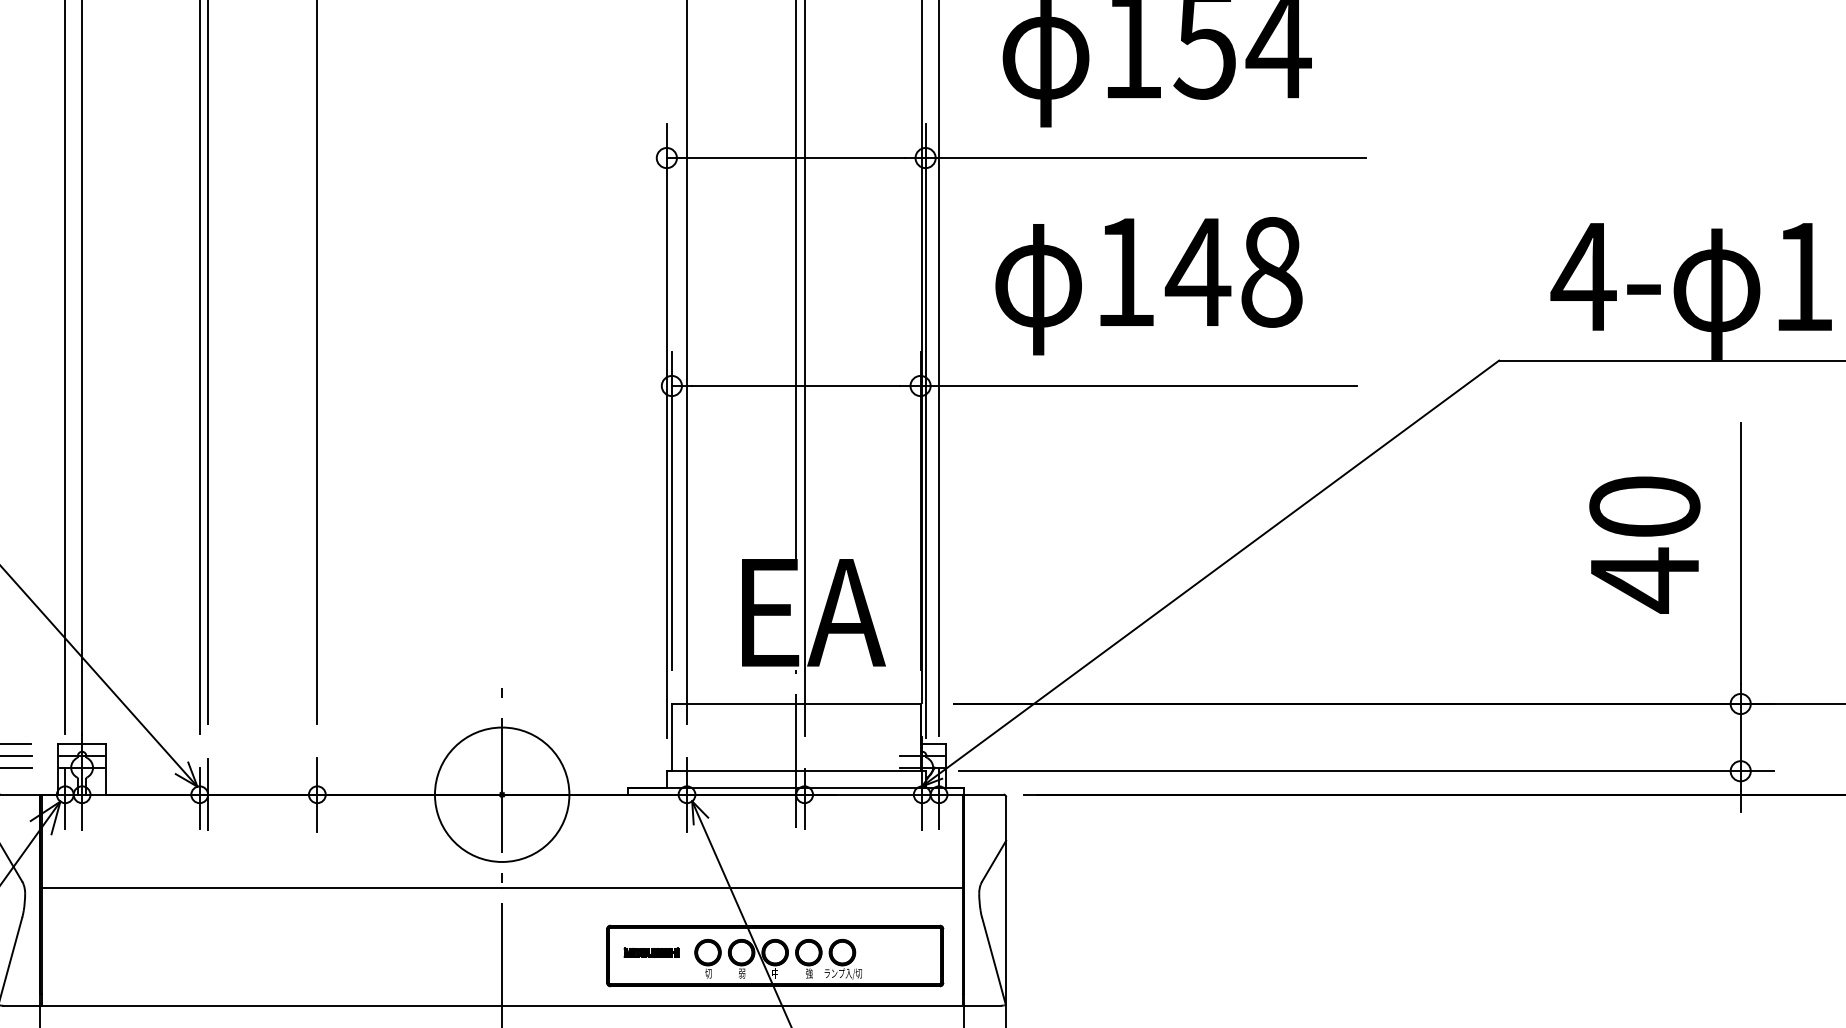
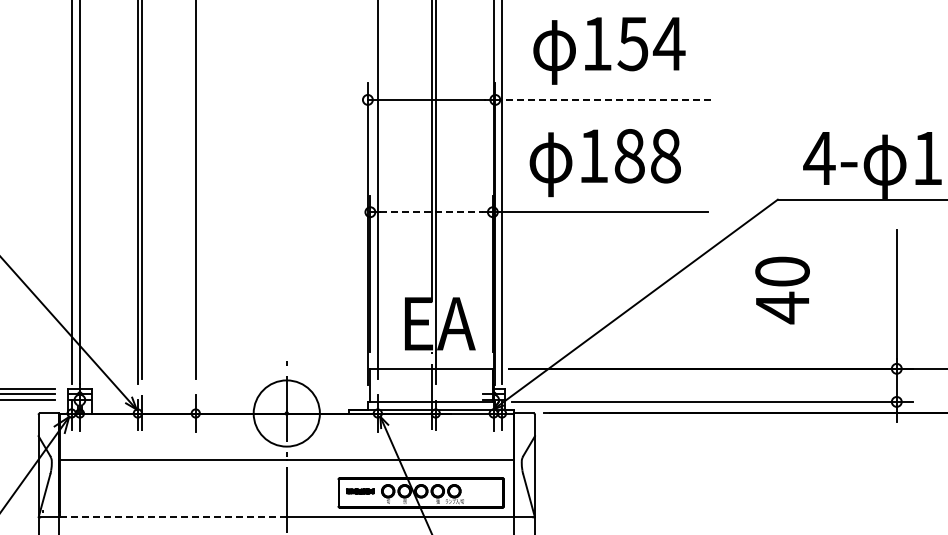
line: (1145, 157) -> (603, 99), solid -> dashed
text: (1197, 272) -> (629, 156), 148 -> 188
line: (798, 386) -> (432, 212), solid -> dashed
text: (1644, 544) -> (782, 290), moved
line: (270, 1005) -> (172, 517), solid -> dashed

